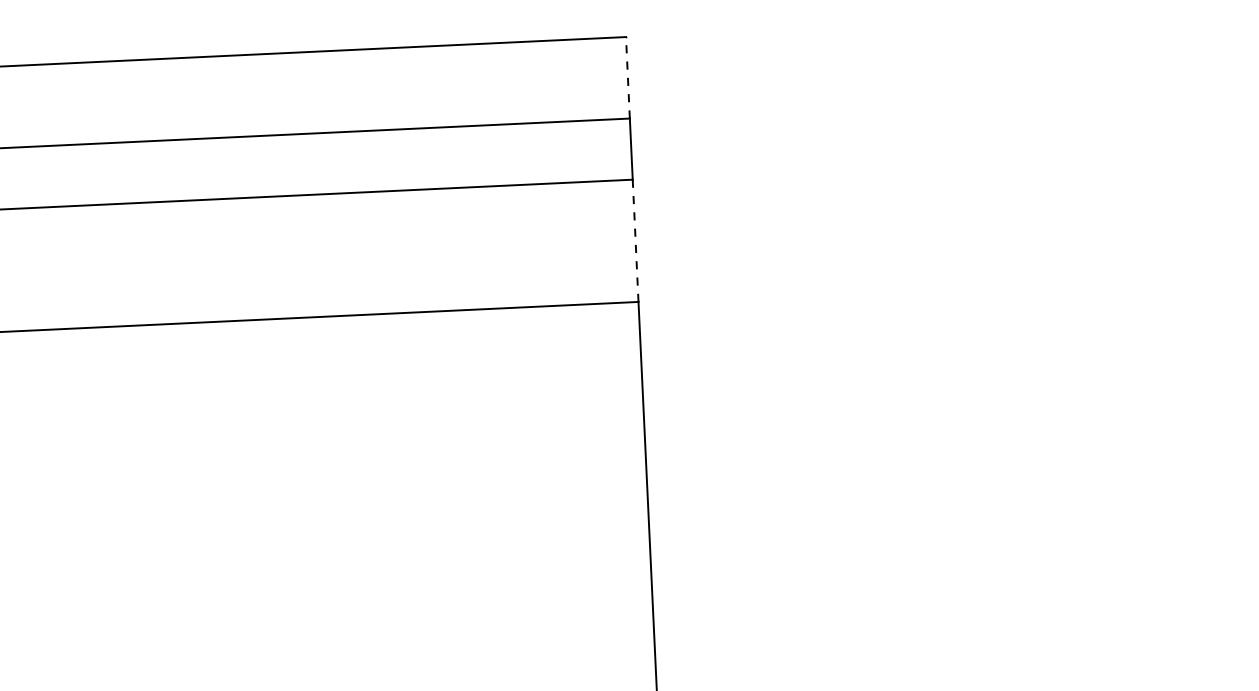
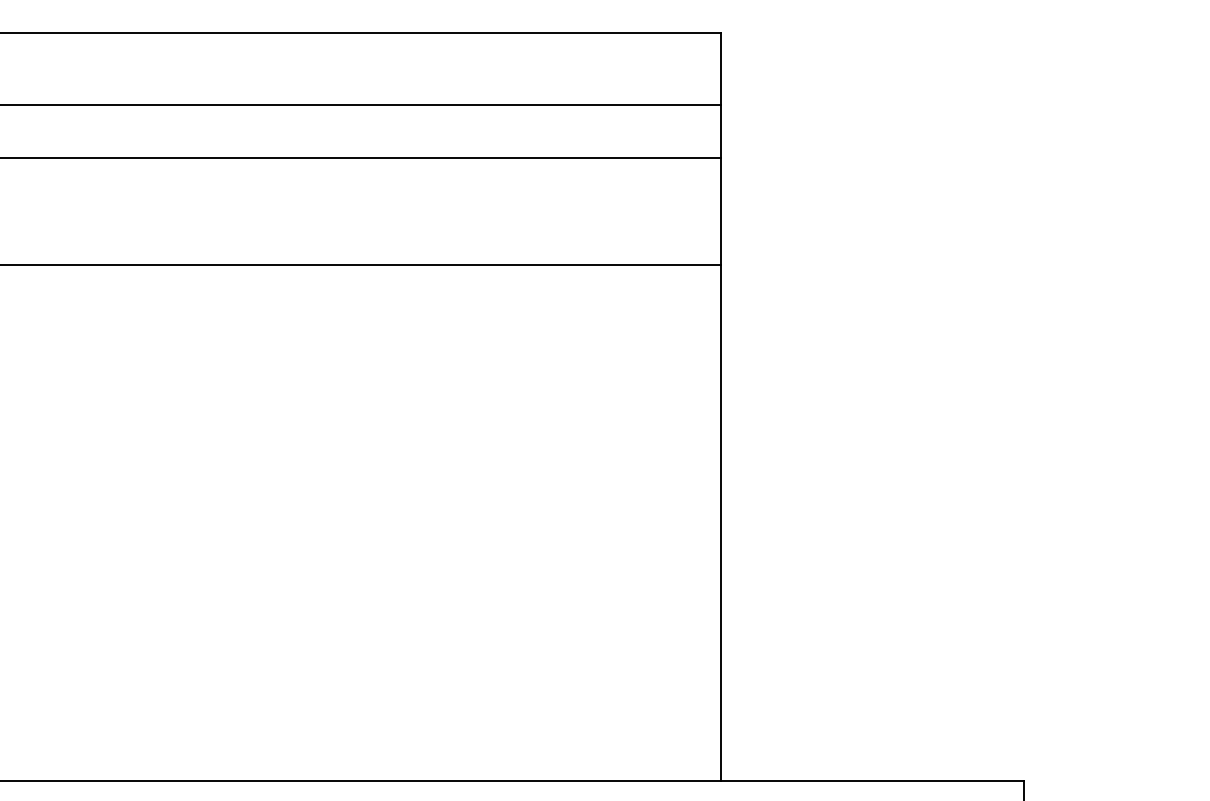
line: (627, 77) -> (720, 68), dashed -> solid
line: (635, 239) -> (720, 210), dashed -> solid

